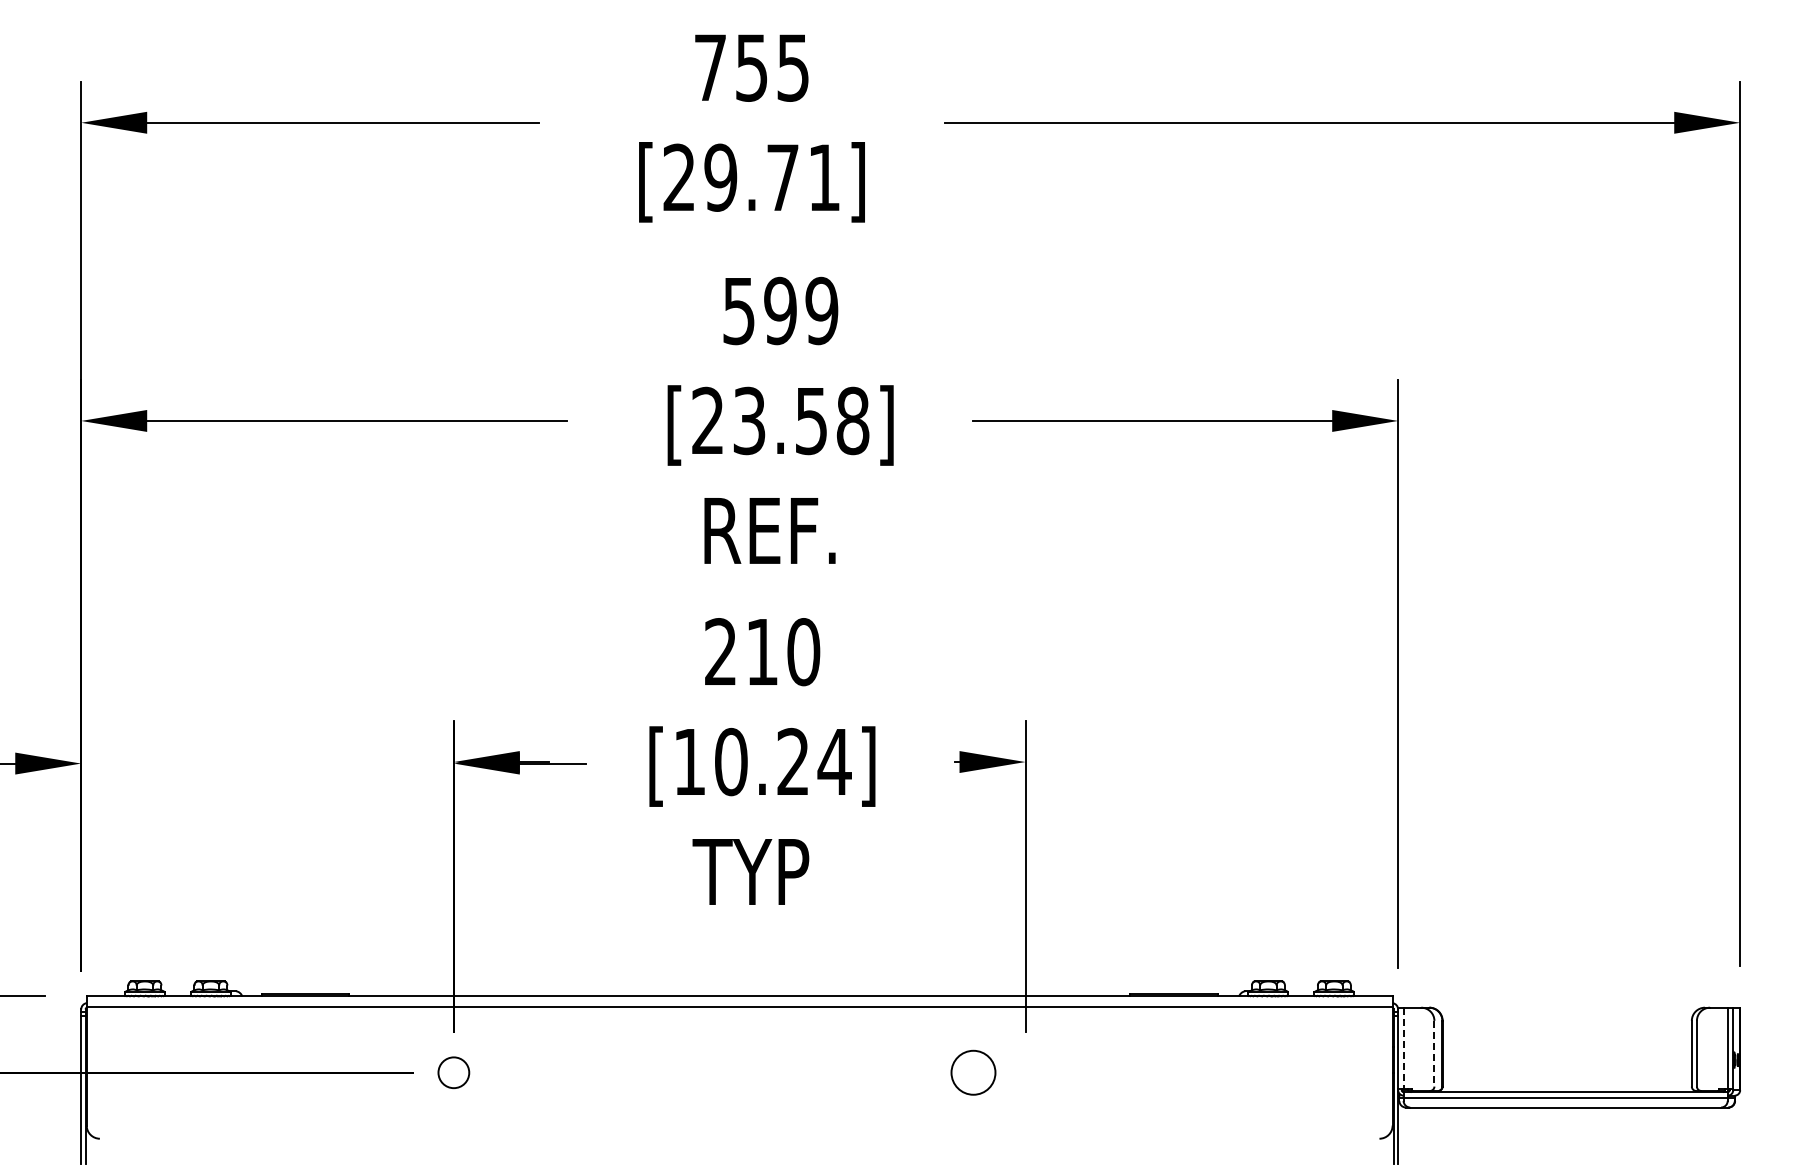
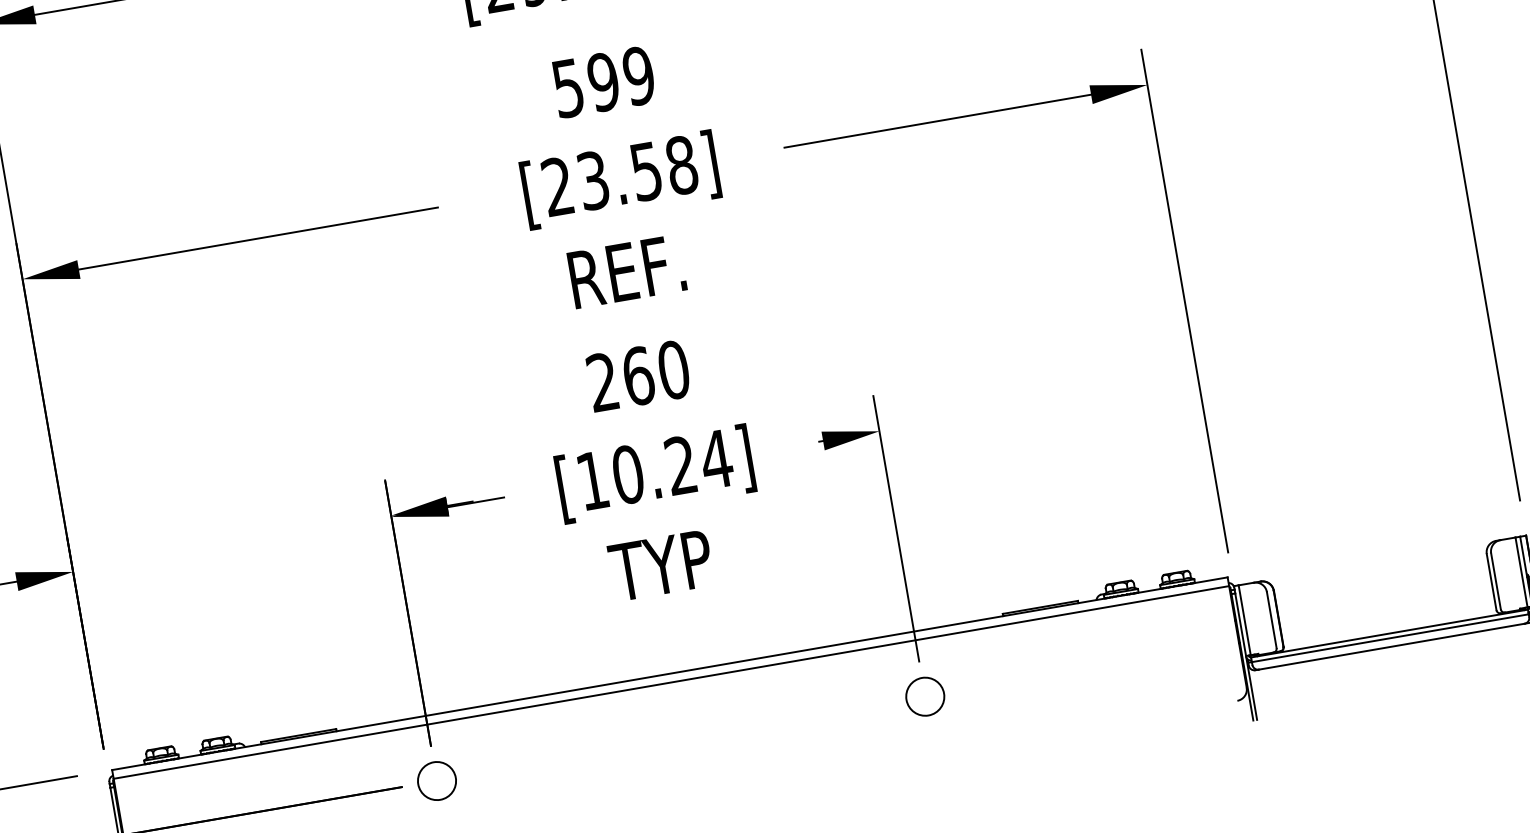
text: (762, 652) -> (638, 376), 210 -> 260
line: (1403, 1048) -> (1244, 620), dashed -> solid
line: (1434, 1053) -> (1271, 619), dashed -> solid
circle: (453, 1072) -> (436, 780), size x1.43
circle: (973, 1072) -> (925, 696), moved

